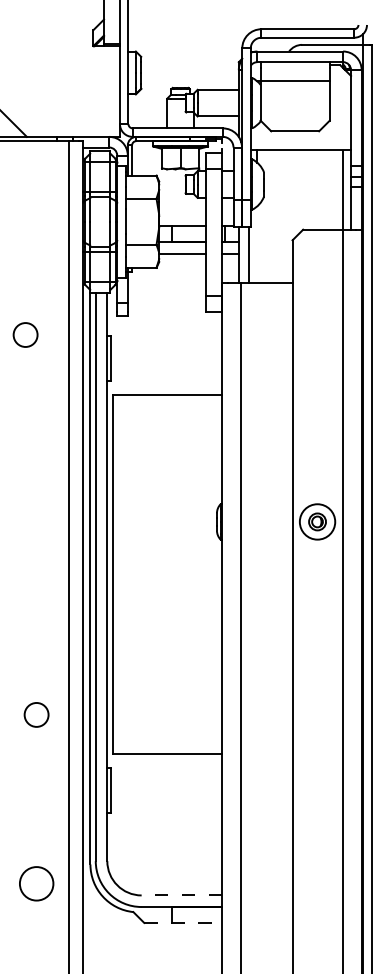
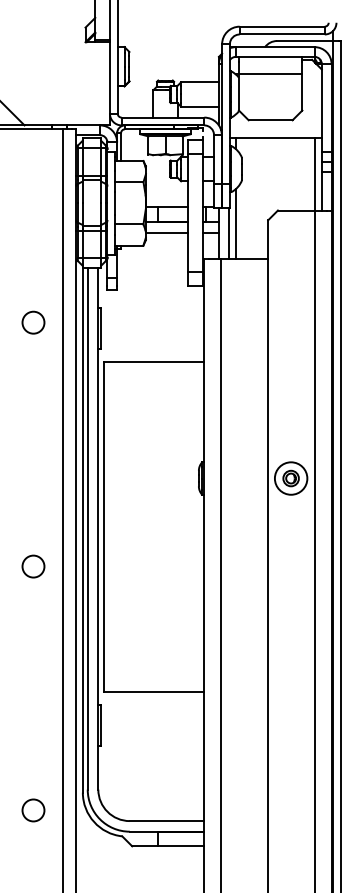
line: (257, 244) -> (236, 224), added
circle: (25, 334) -> (33, 322), moved
circle: (36, 714) -> (33, 566), moved
circle: (36, 883) -> (33, 810), size x0.71
line: (181, 895) -> (166, 821), dashed -> solid
line: (183, 922) -> (168, 845), dashed -> solid

